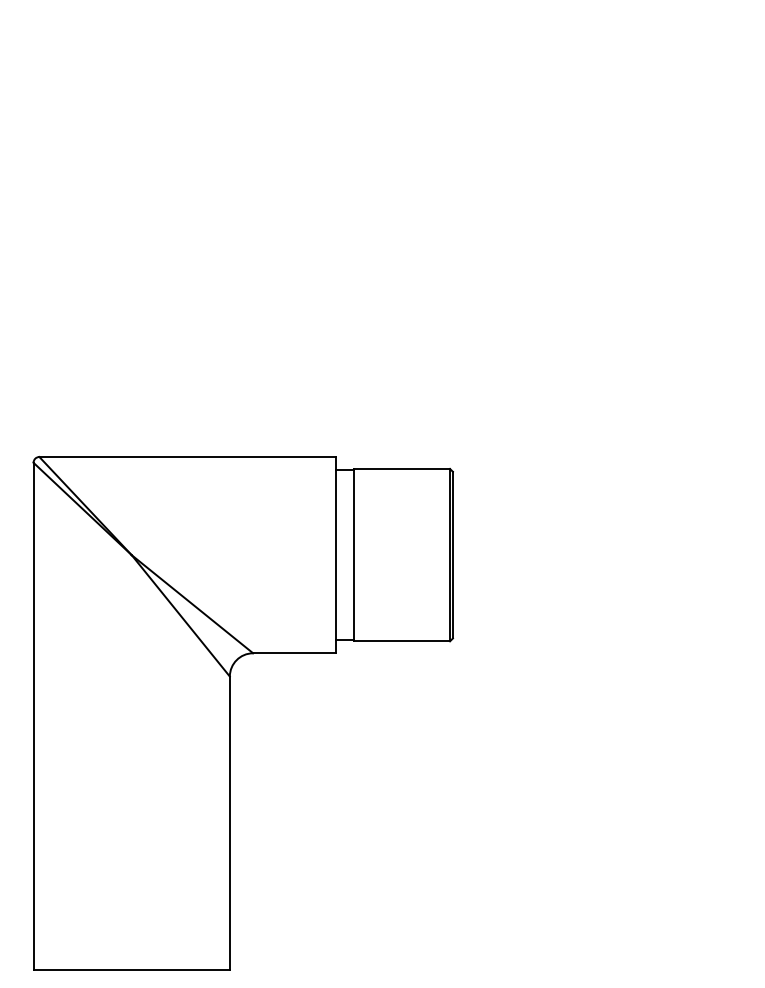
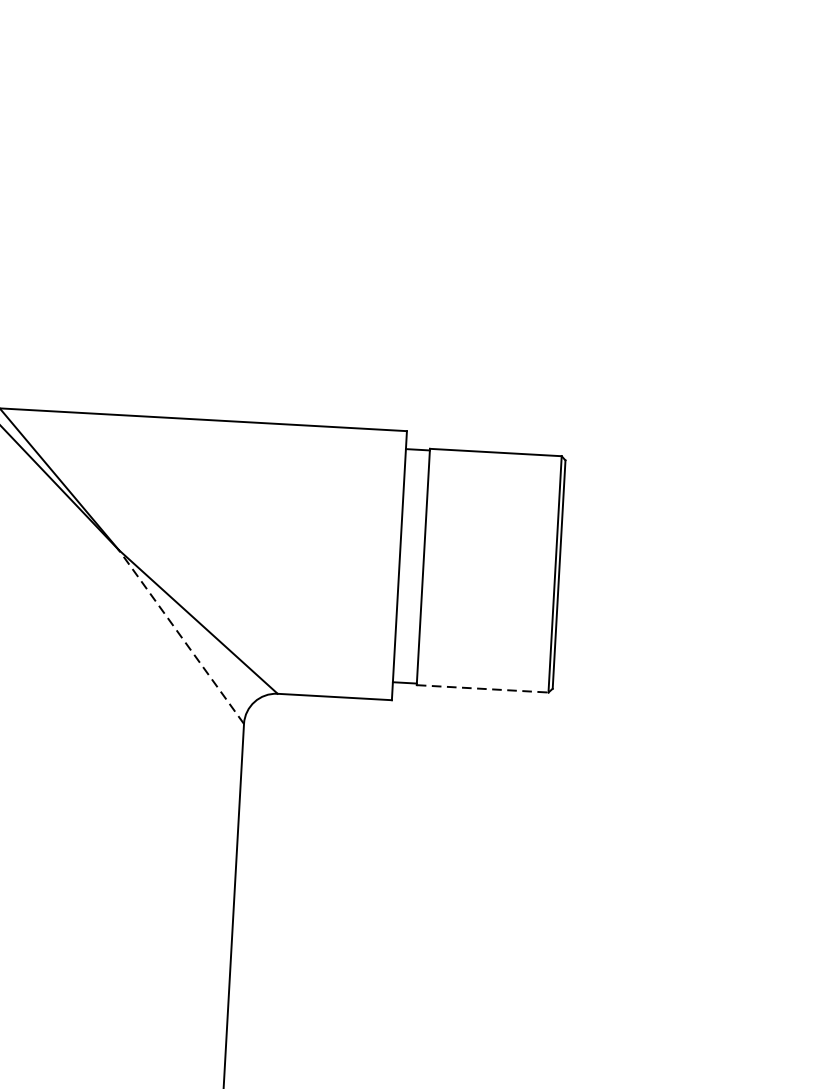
line: (180, 615) -> (181, 636), solid -> dashed
line: (402, 641) -> (483, 689), solid -> dashed

